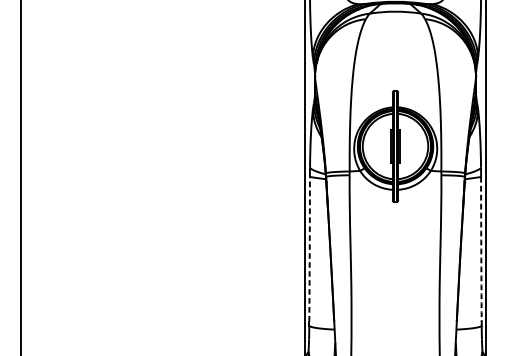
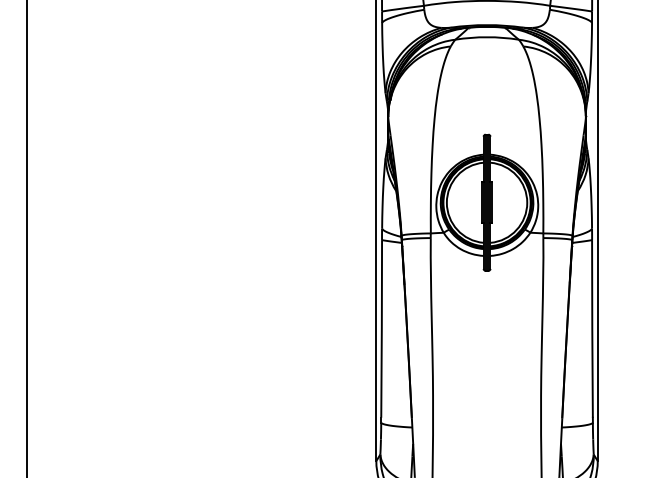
arc: (309, 248) -> (381, 328), dashed -> solid
arc: (481, 248) -> (592, 328), dashed -> solid

